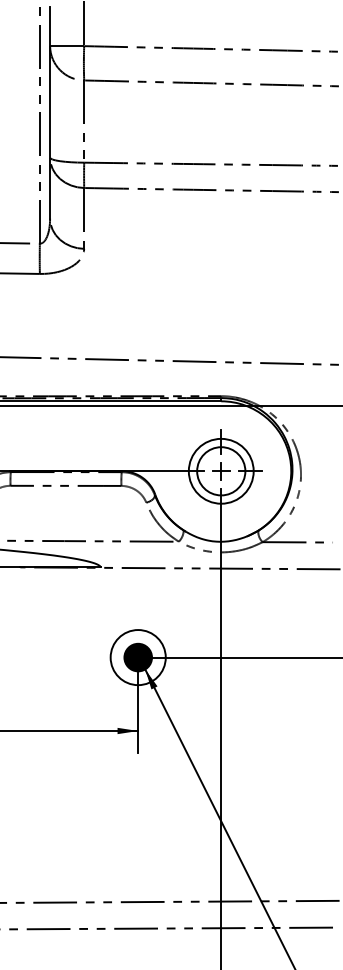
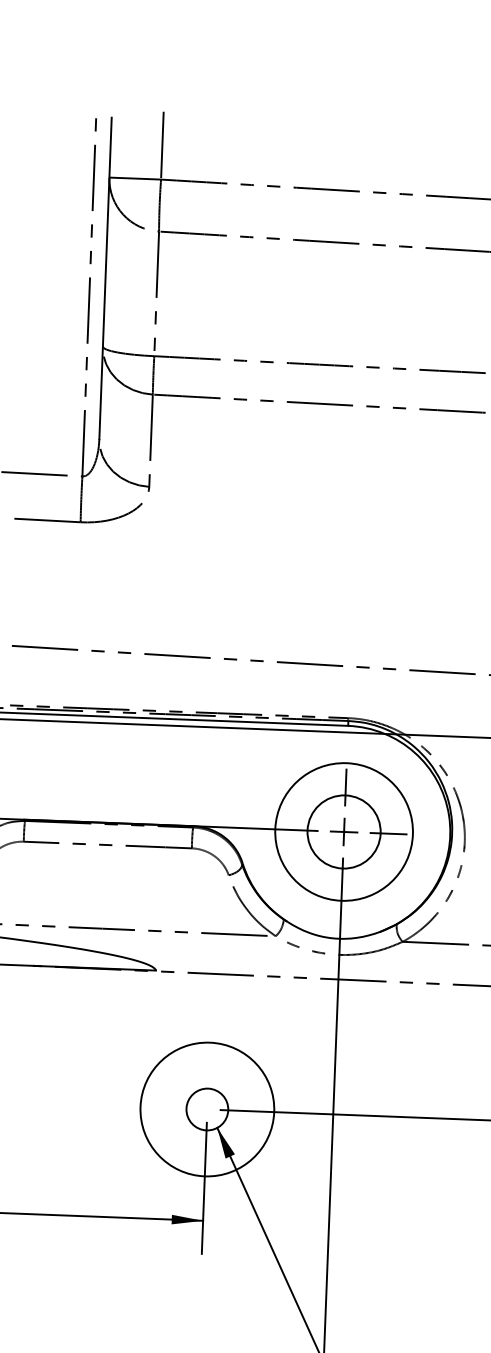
circle: (220, 470) -> (342, 830), size x1.4
circle: (137, 657) -> (206, 1109), size x1.6
fill: (138, 657) -> (207, 1109), removed

